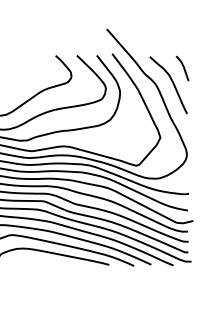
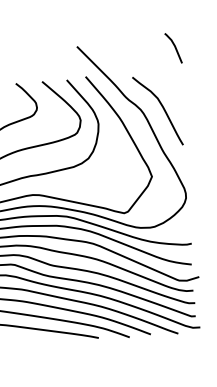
line: (183, 68) -> (174, 48), moved

